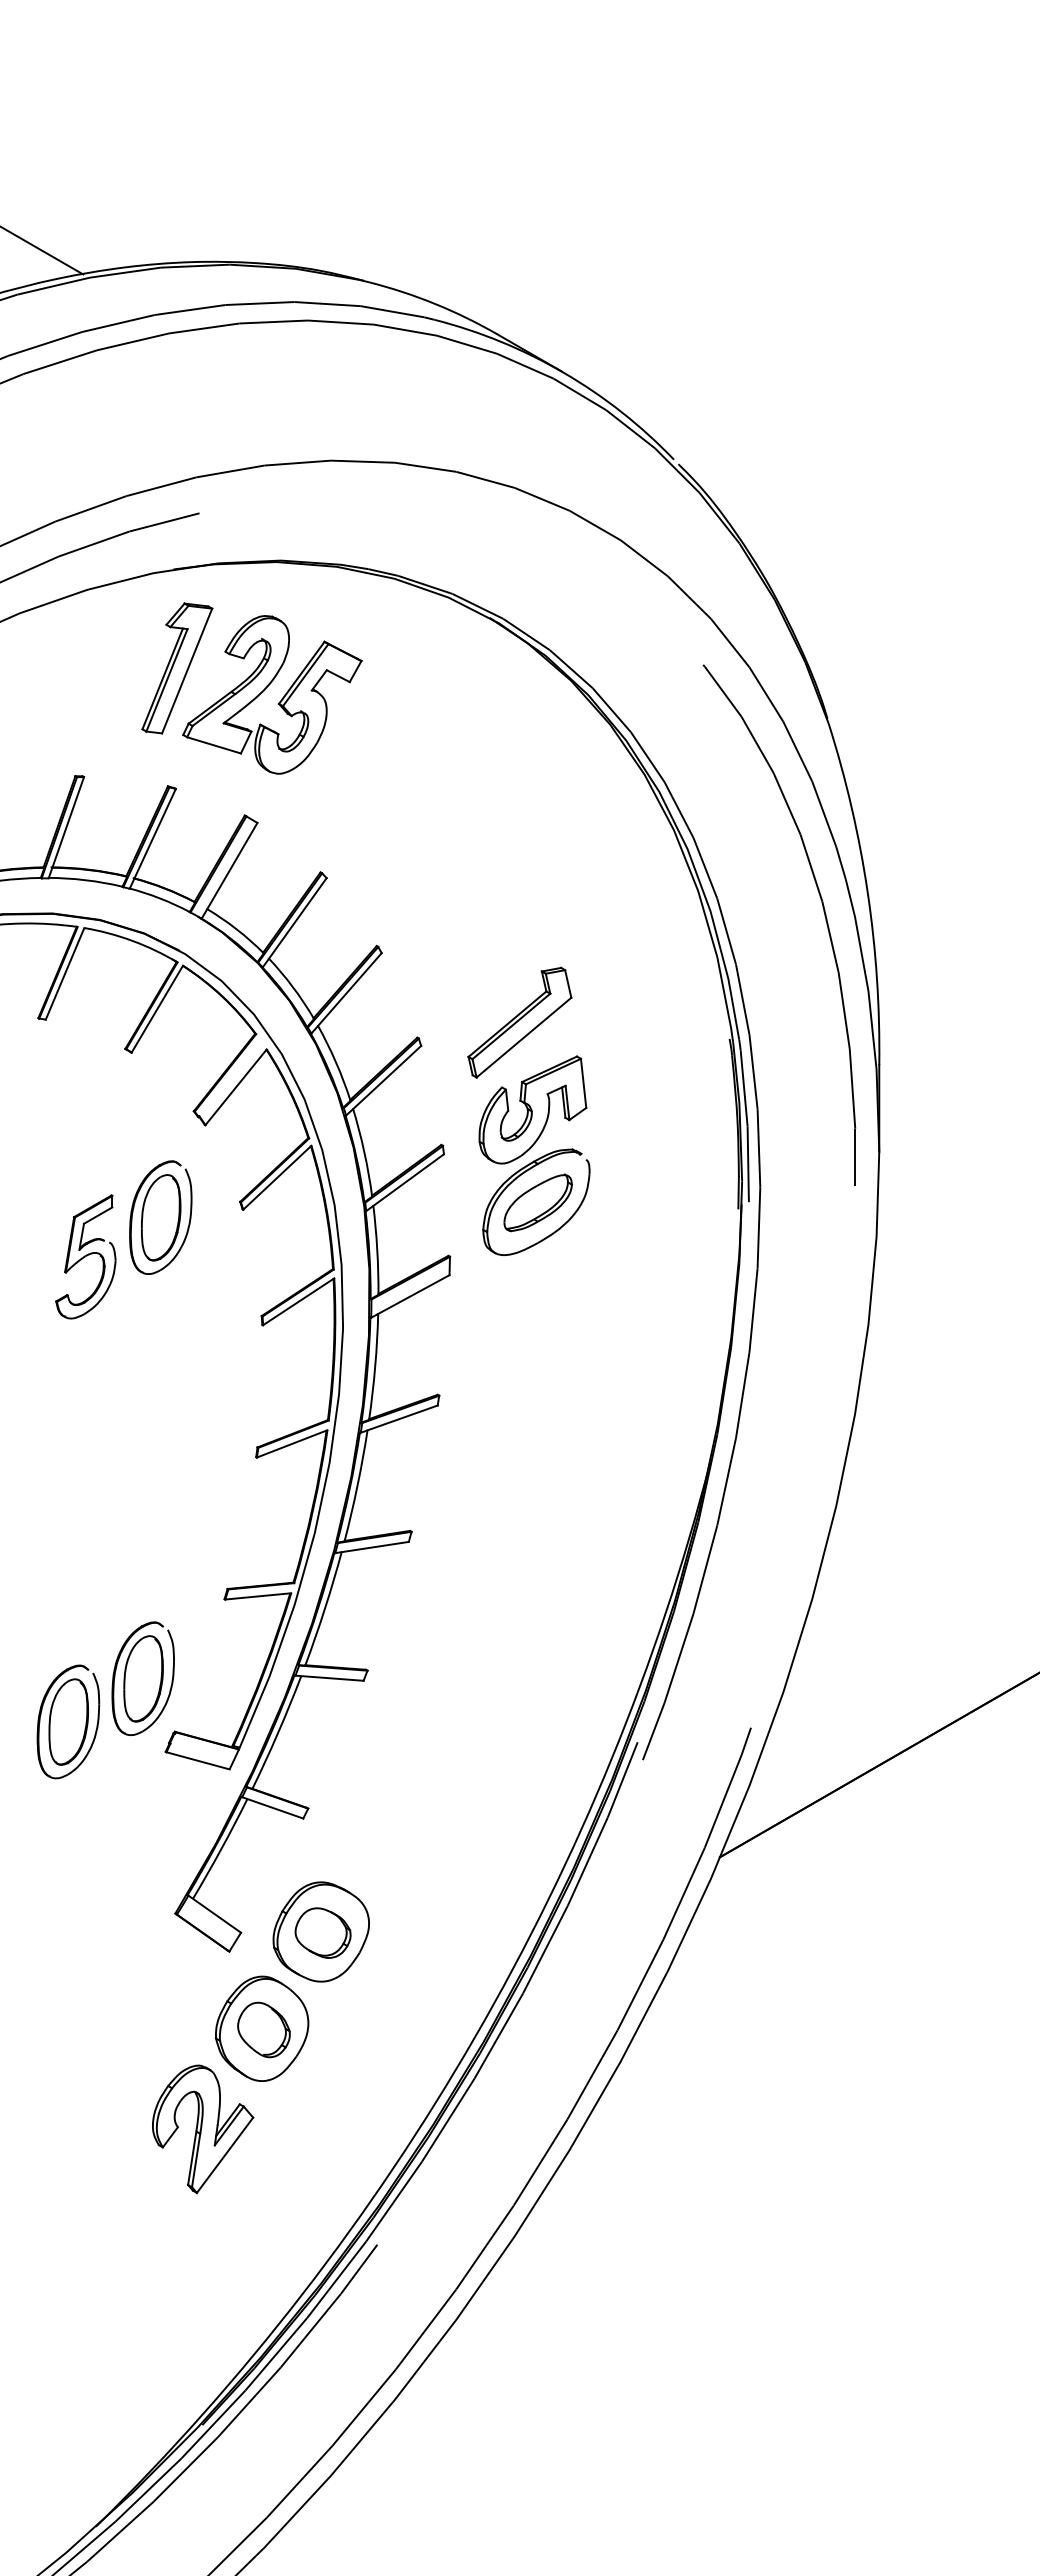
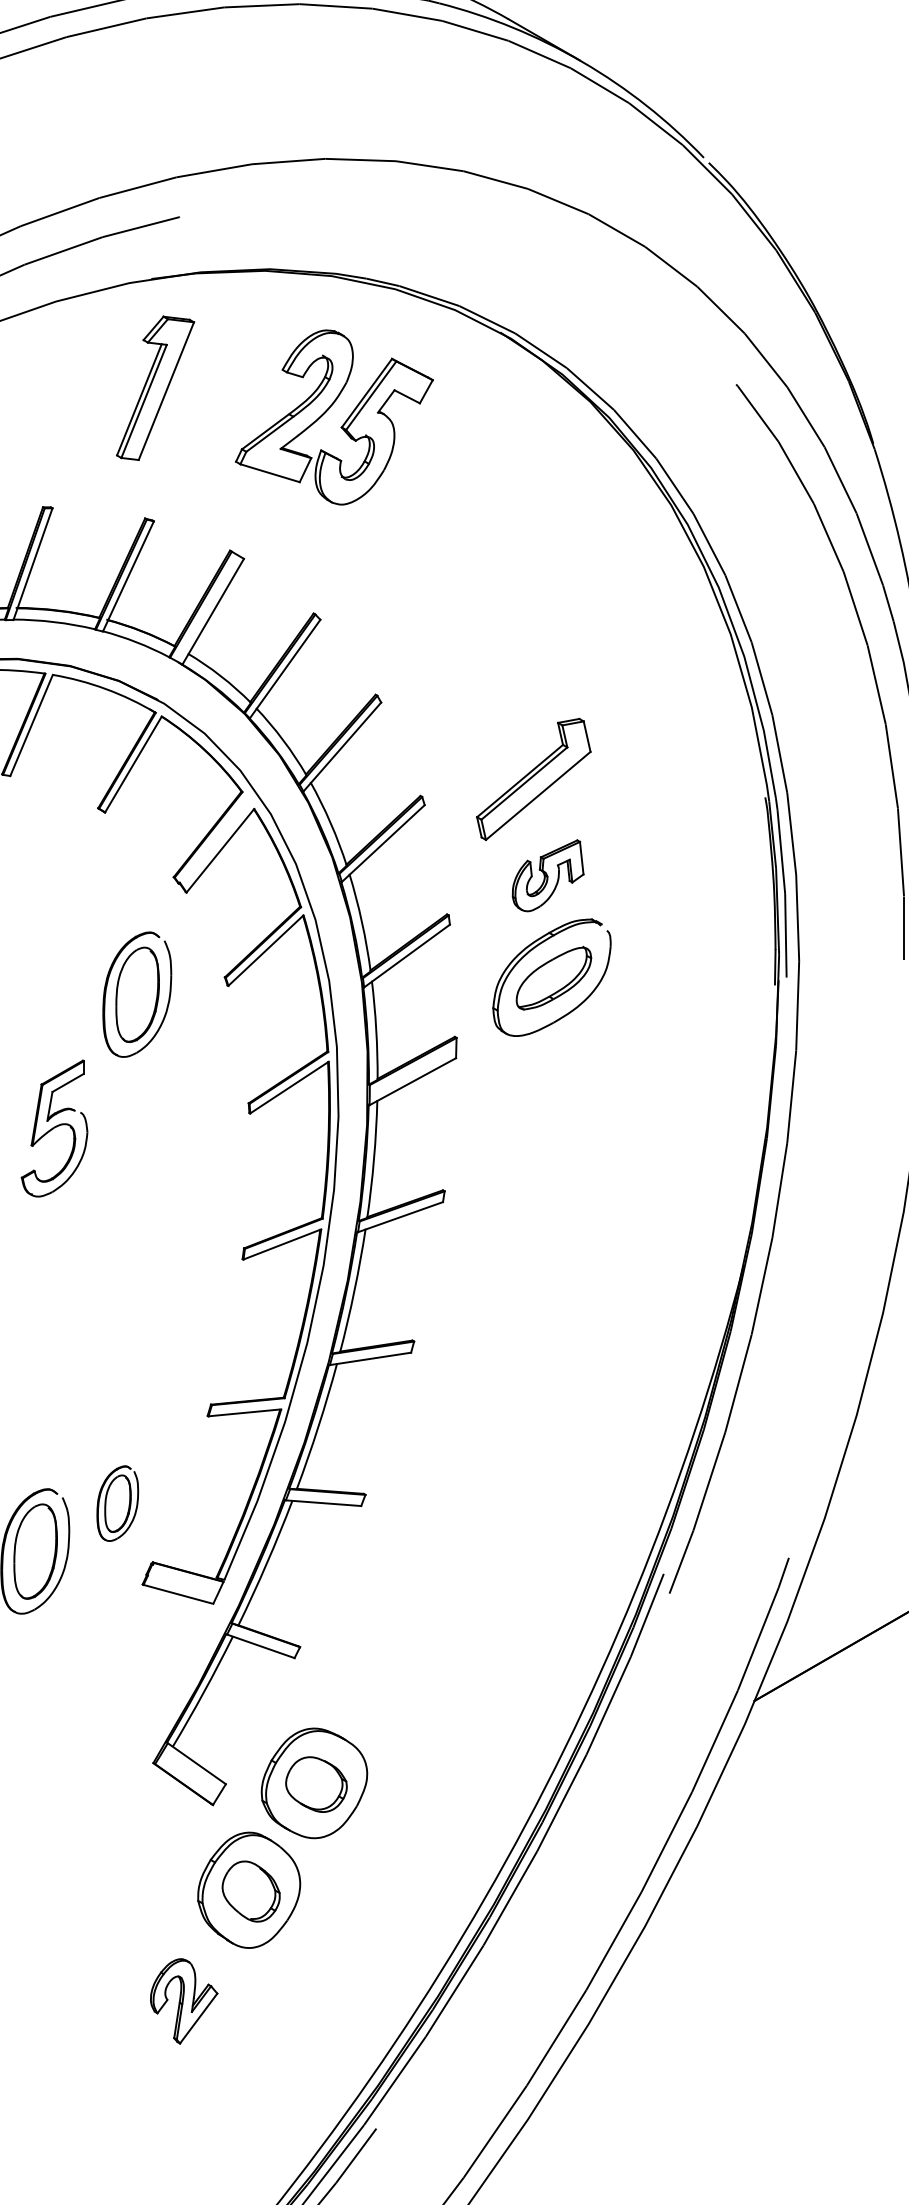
part: (265, 690) -> (326, 412), moved
part: (532, 1109) -> (547, 875), size x0.6
part: (85, 1256) -> (54, 1128), moved
part: (142, 1678) -> (117, 1503), size x0.6
part: (203, 2129) -> (184, 2001), size x0.6

